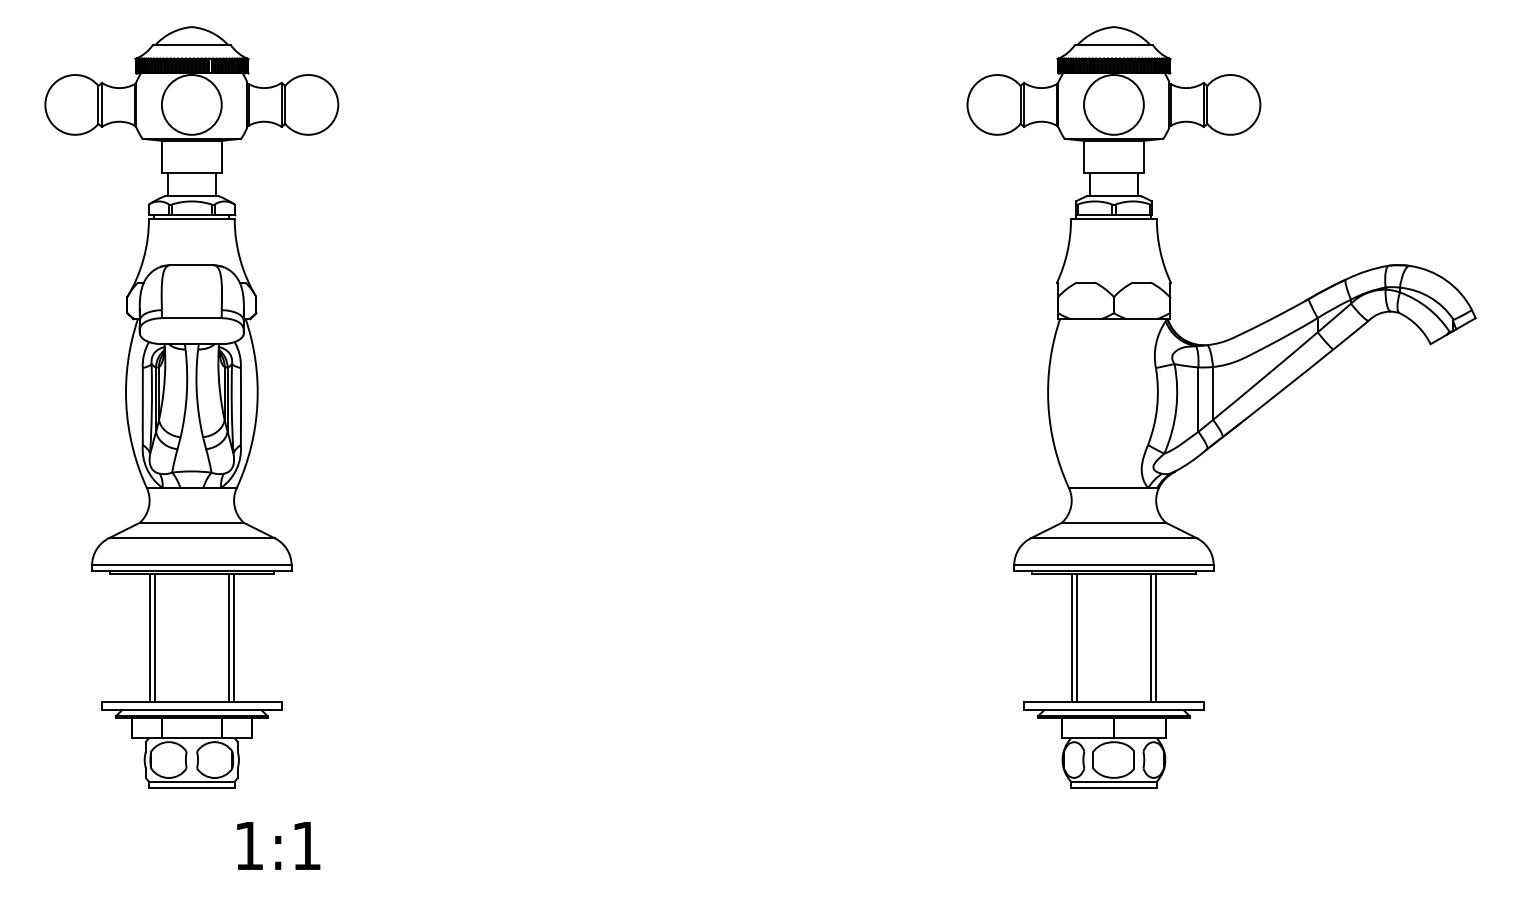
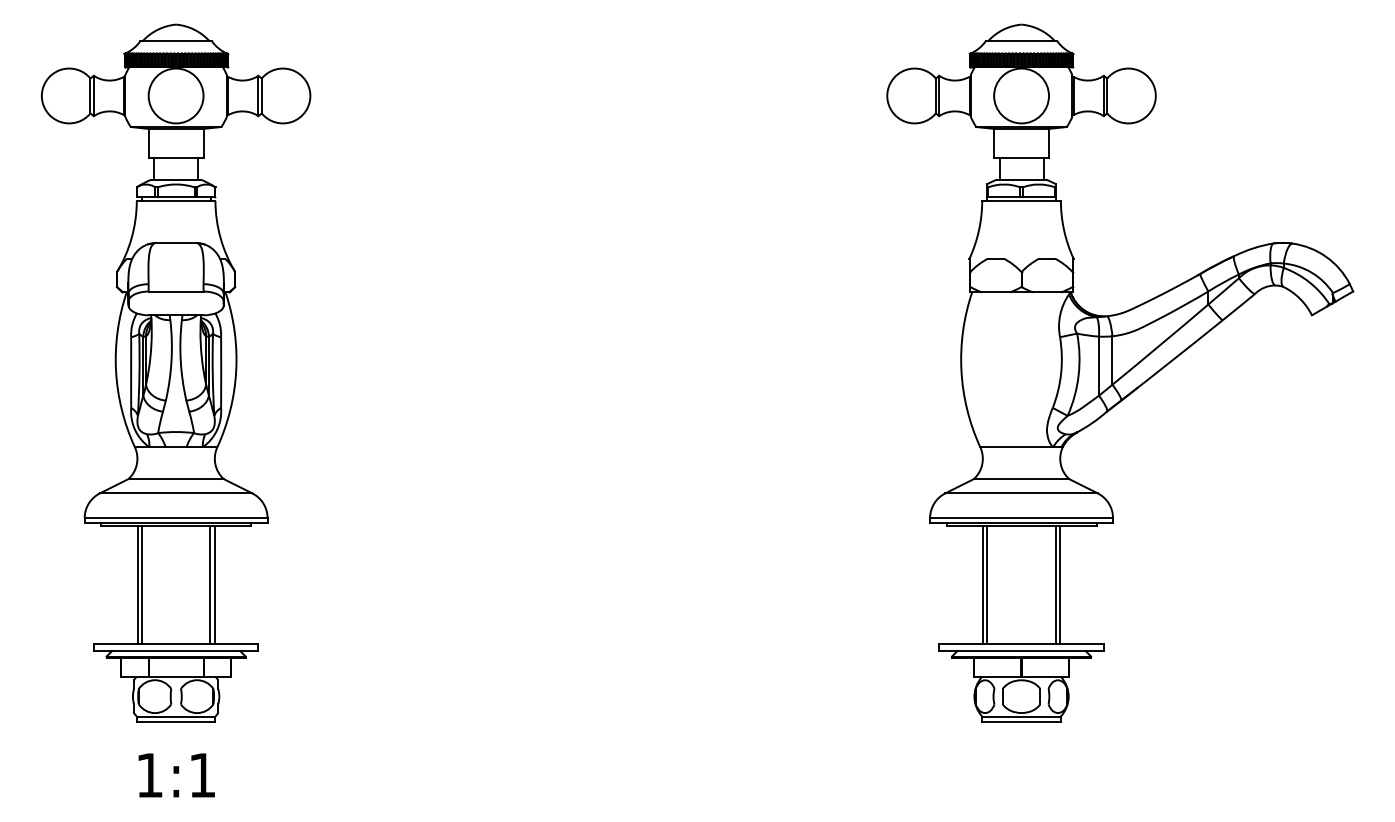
text: (278, 846) -> (176, 775), moved

